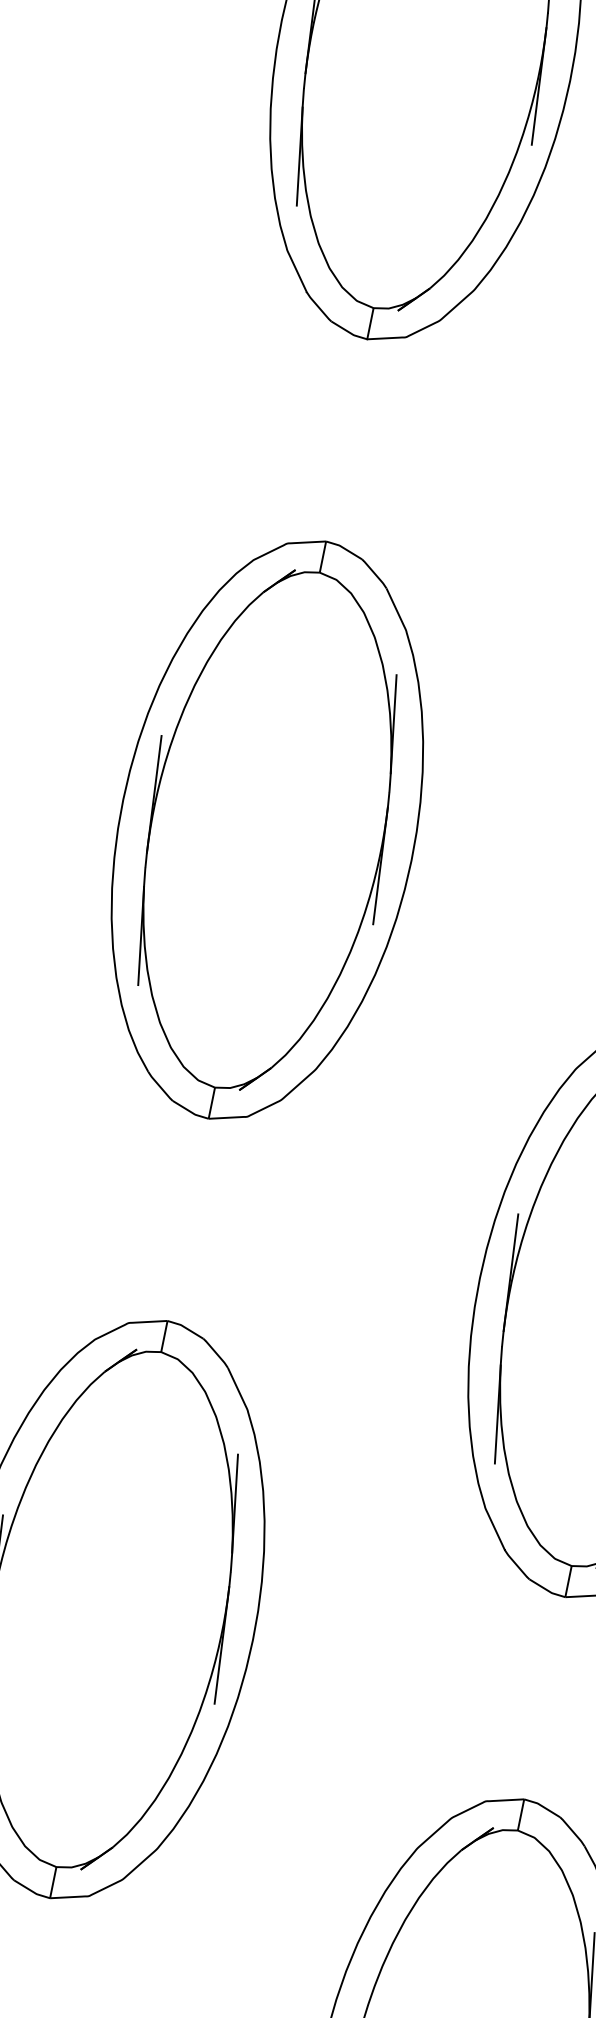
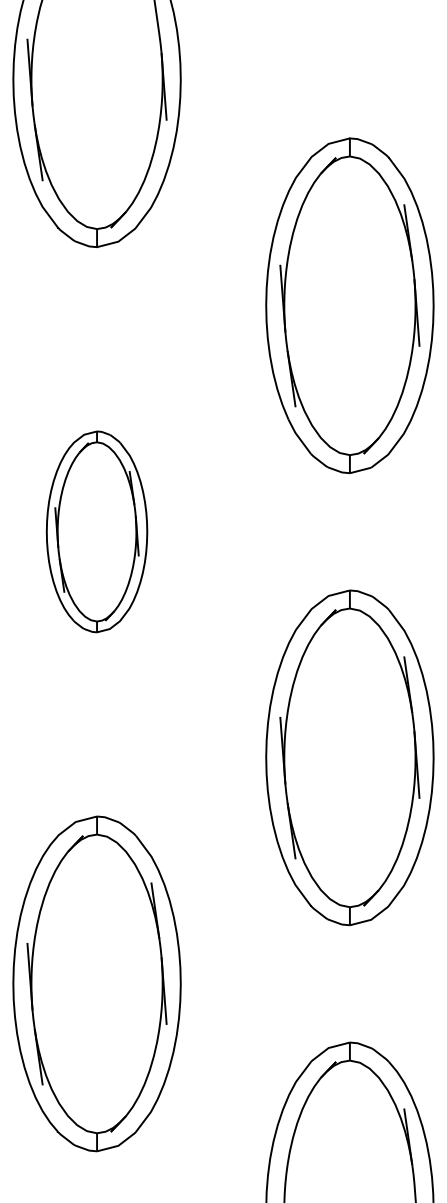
part: (266, 829) -> (96, 531), size x0.6

